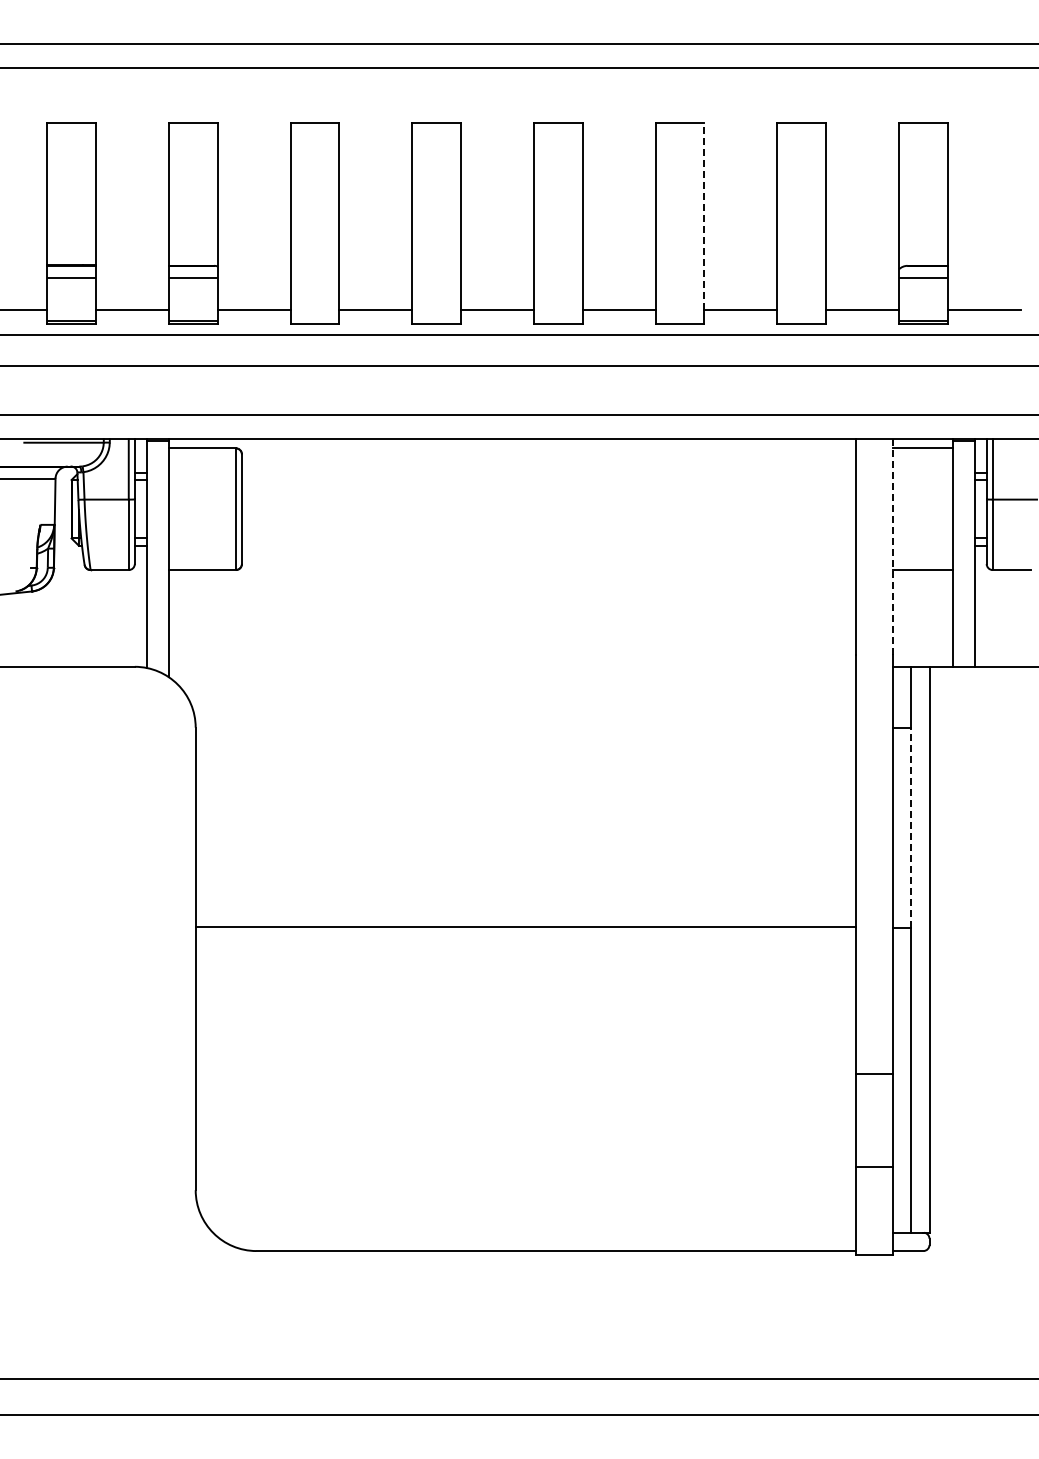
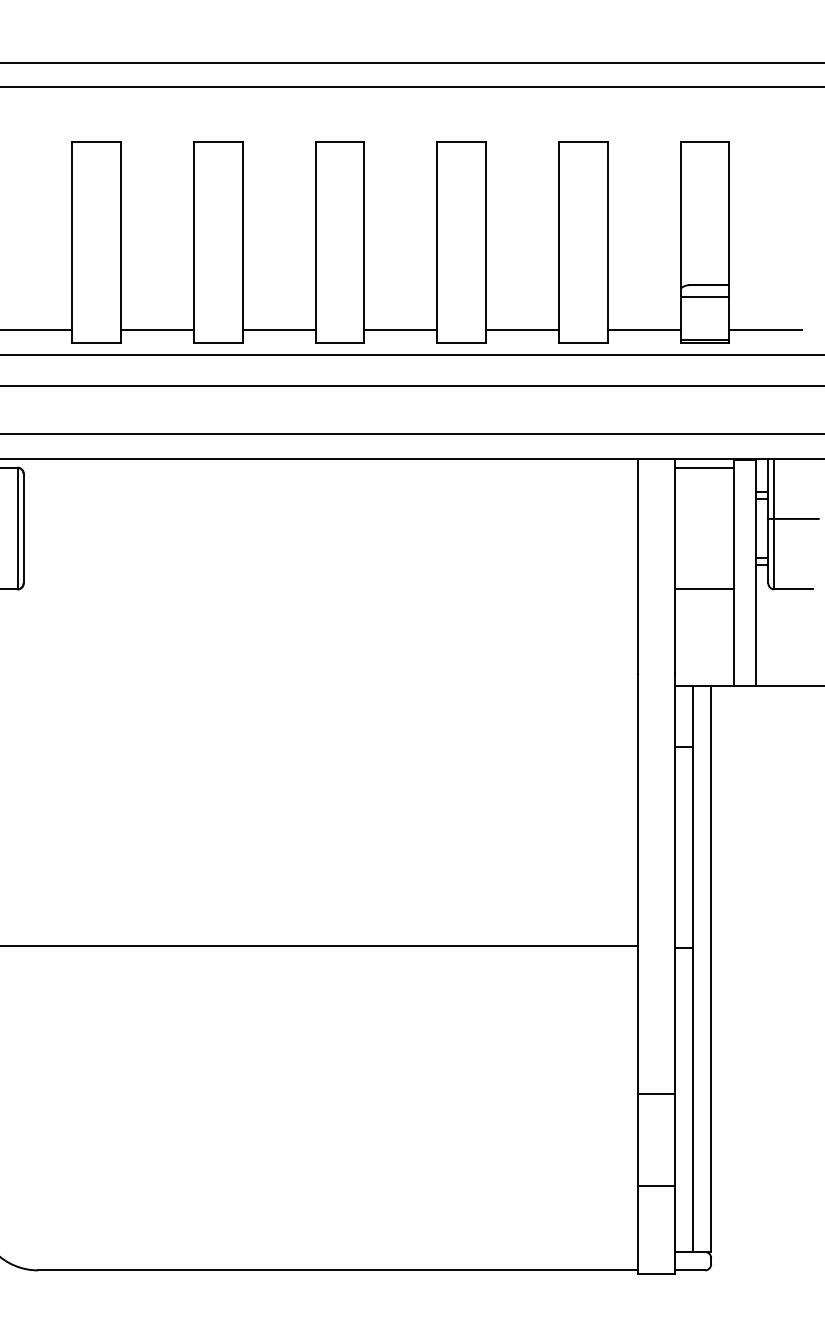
line: (704, 216) -> (486, 235), dashed -> solid
line: (892, 547) -> (674, 566), dashed -> solid
line: (911, 827) -> (693, 846), dashed -> solid

